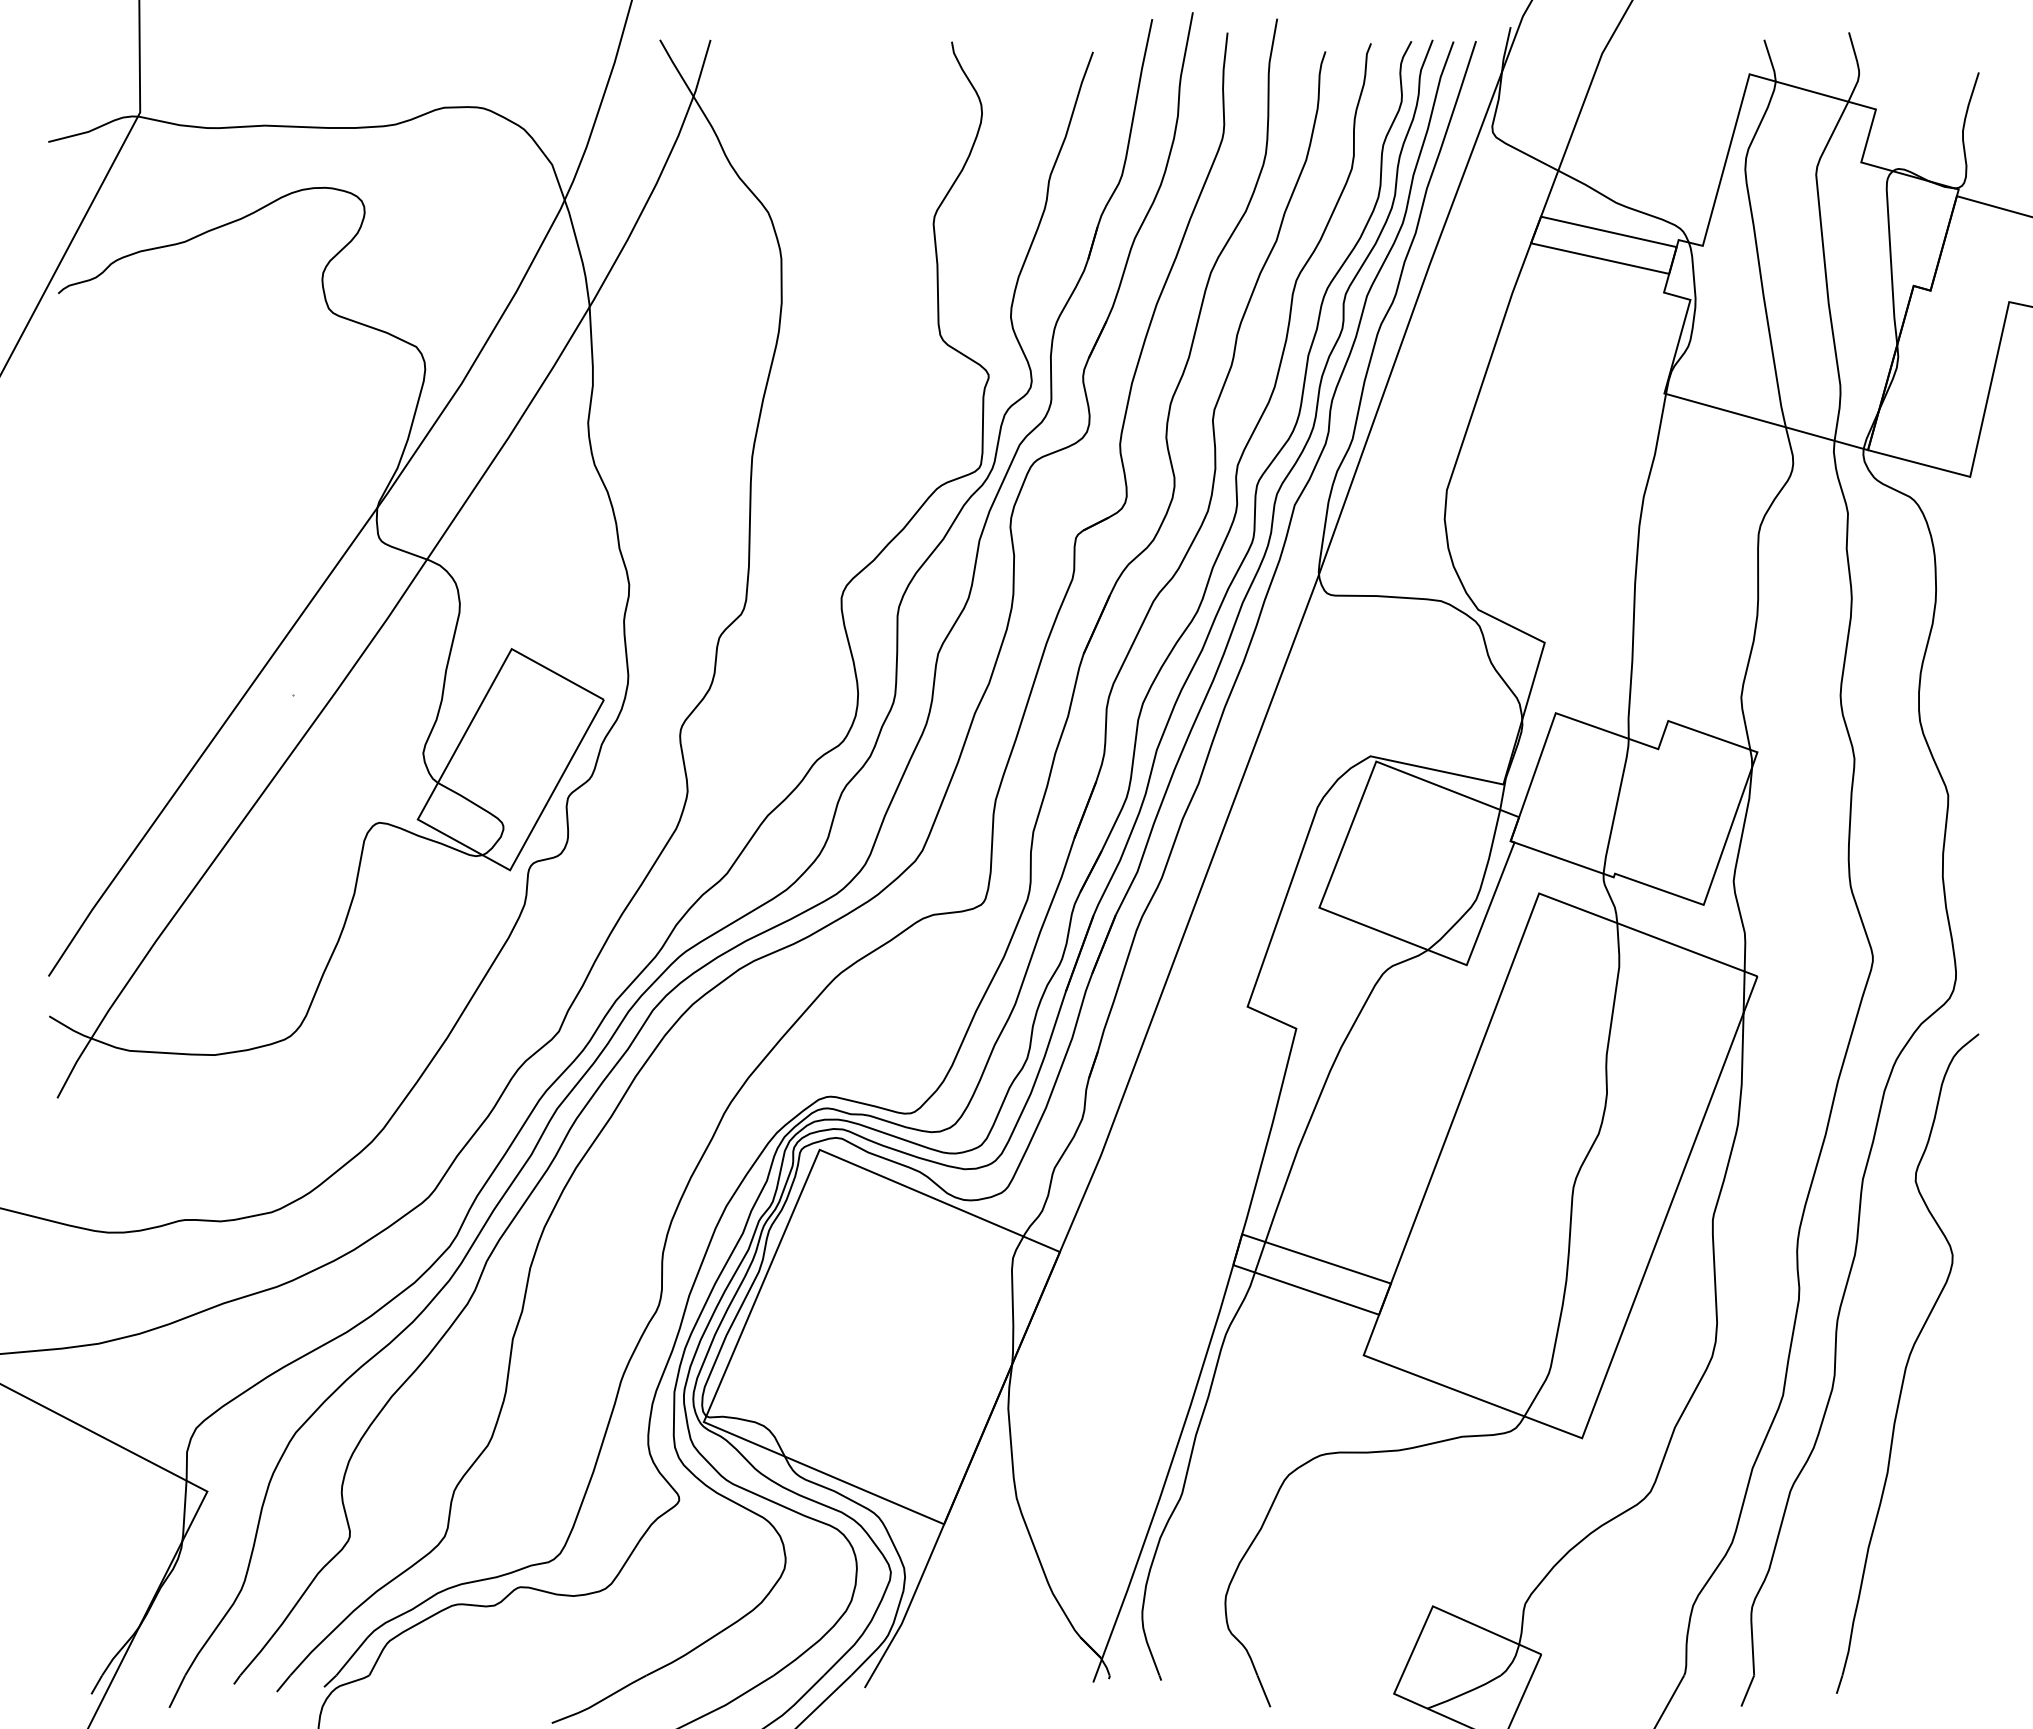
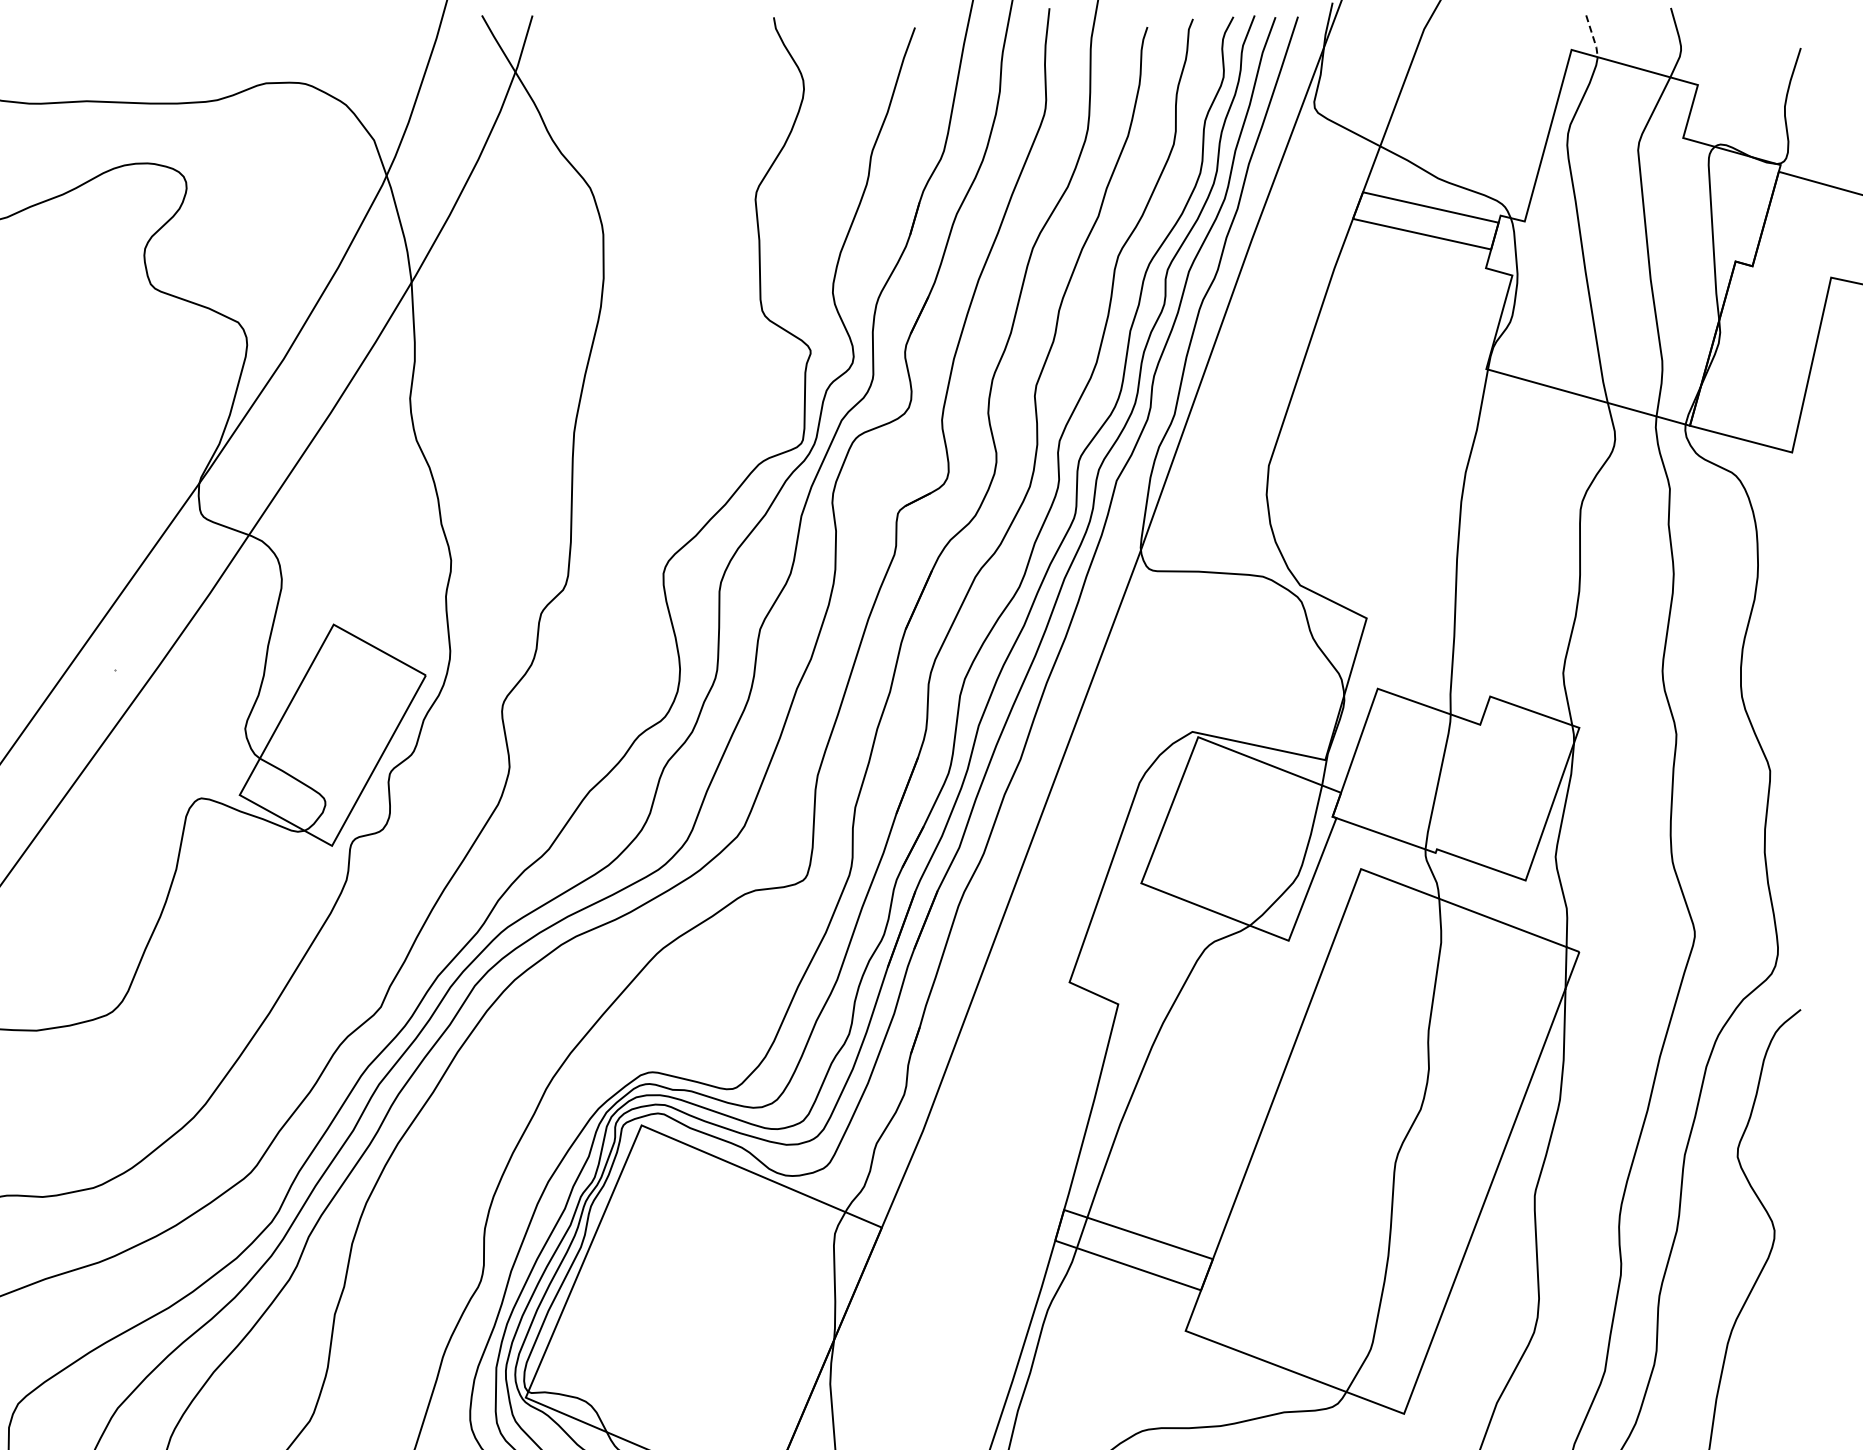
line: (1771, 61) -> (1593, 37), solid -> dashed

